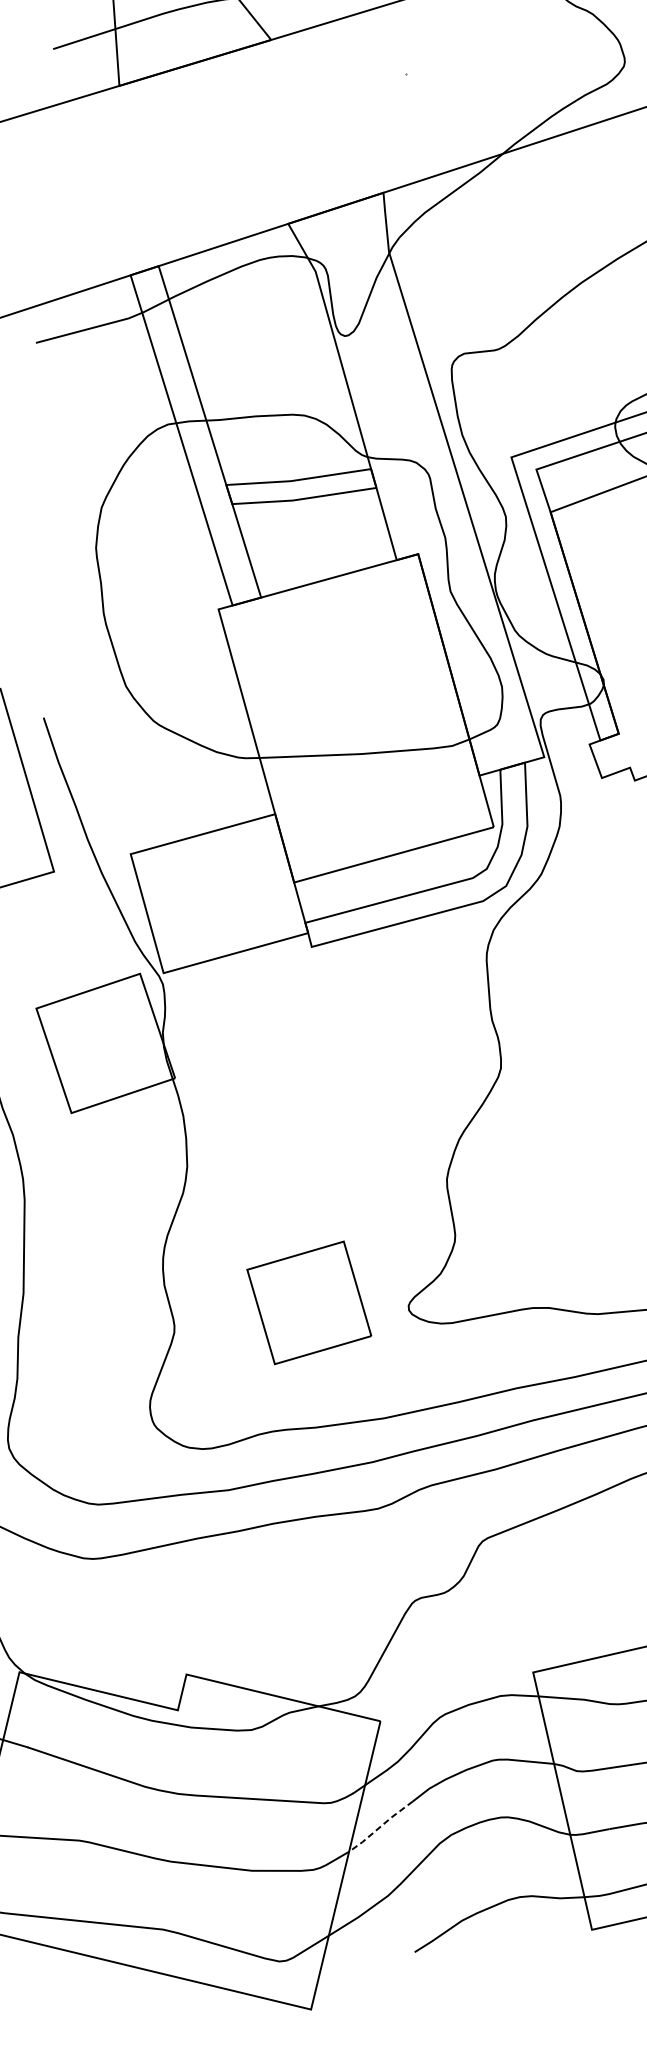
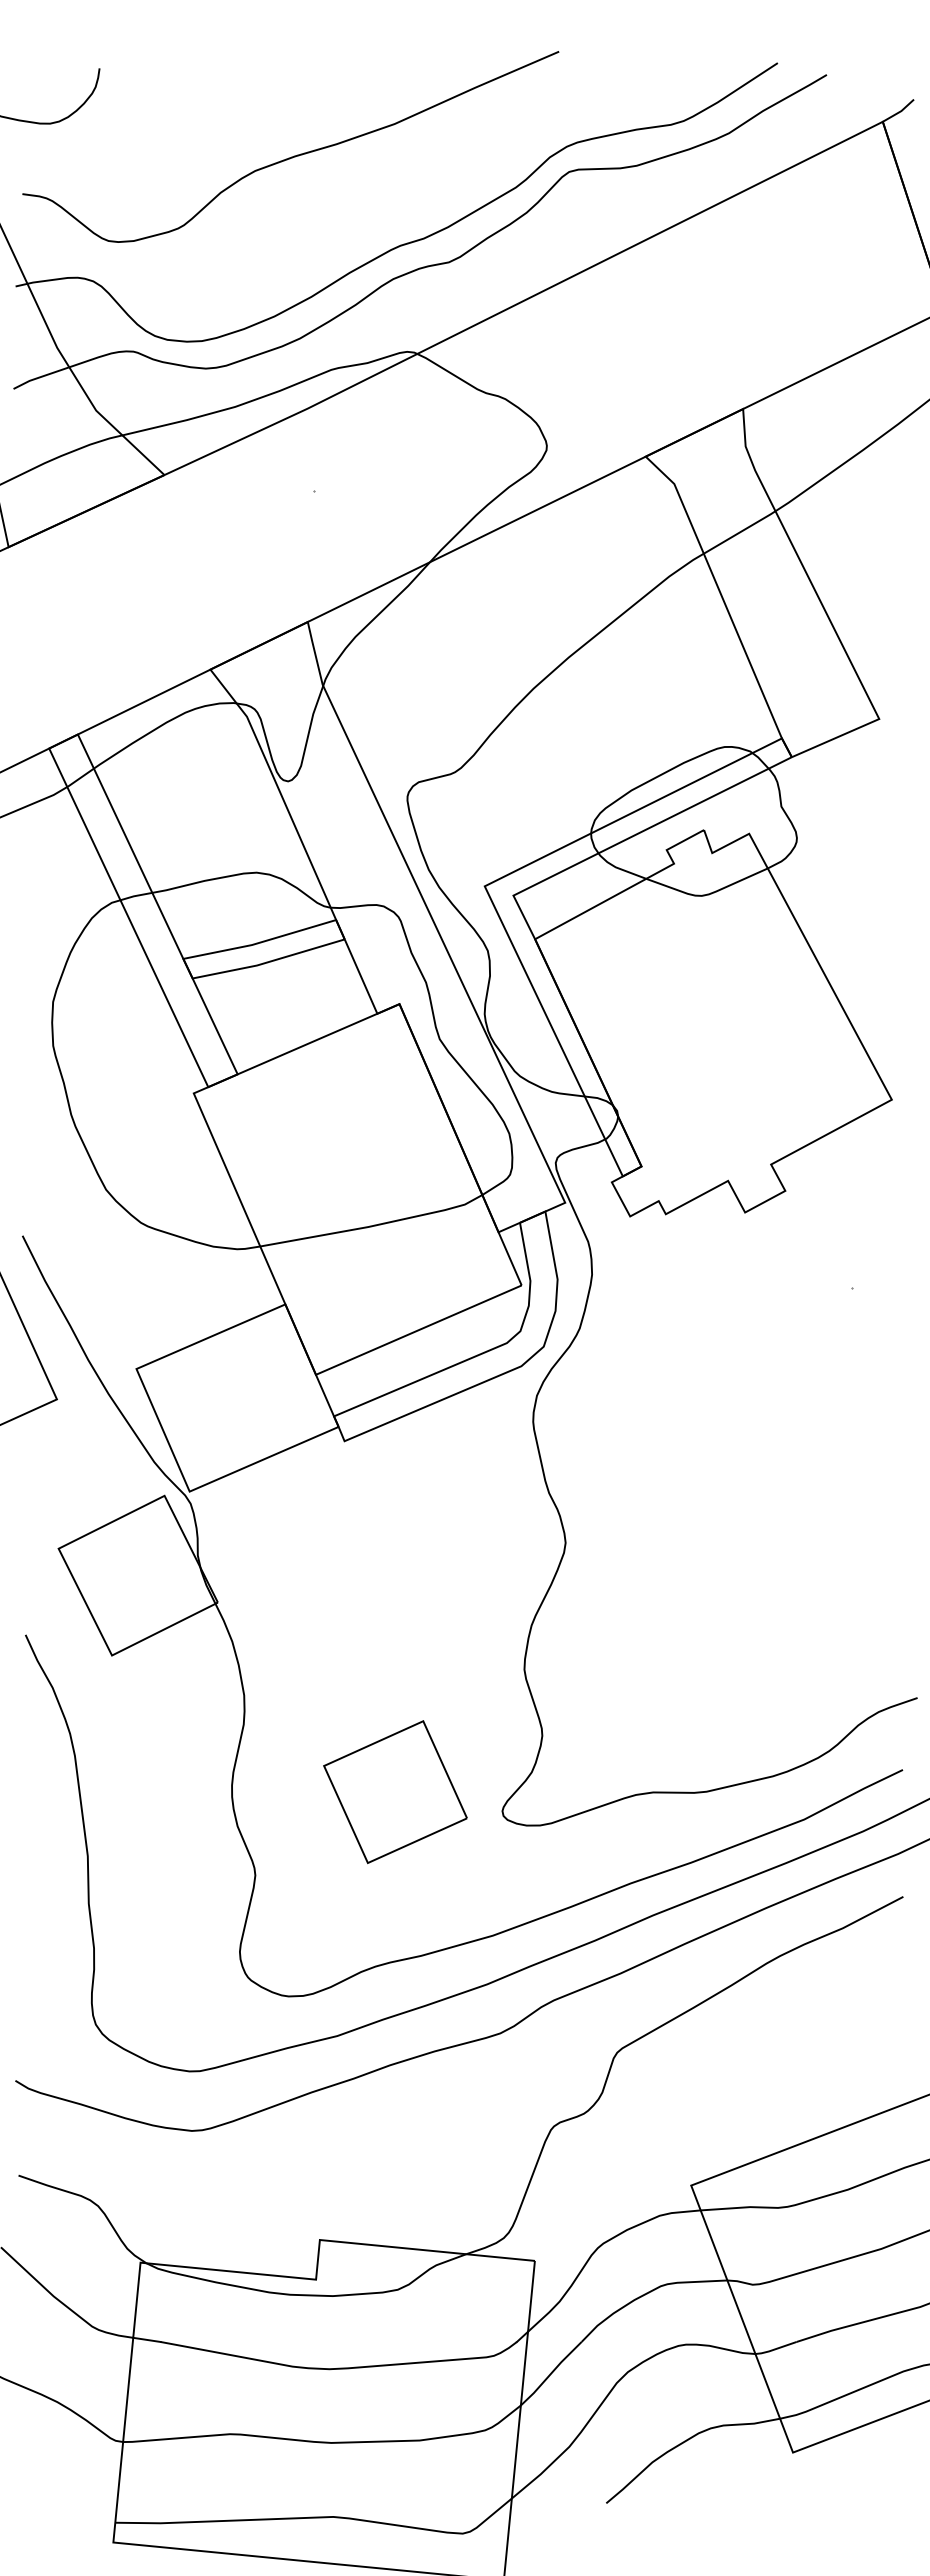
part: (309, 1303) -> (395, 1792), moved
line: (380, 1826) -> (550, 2373), dashed -> solid

